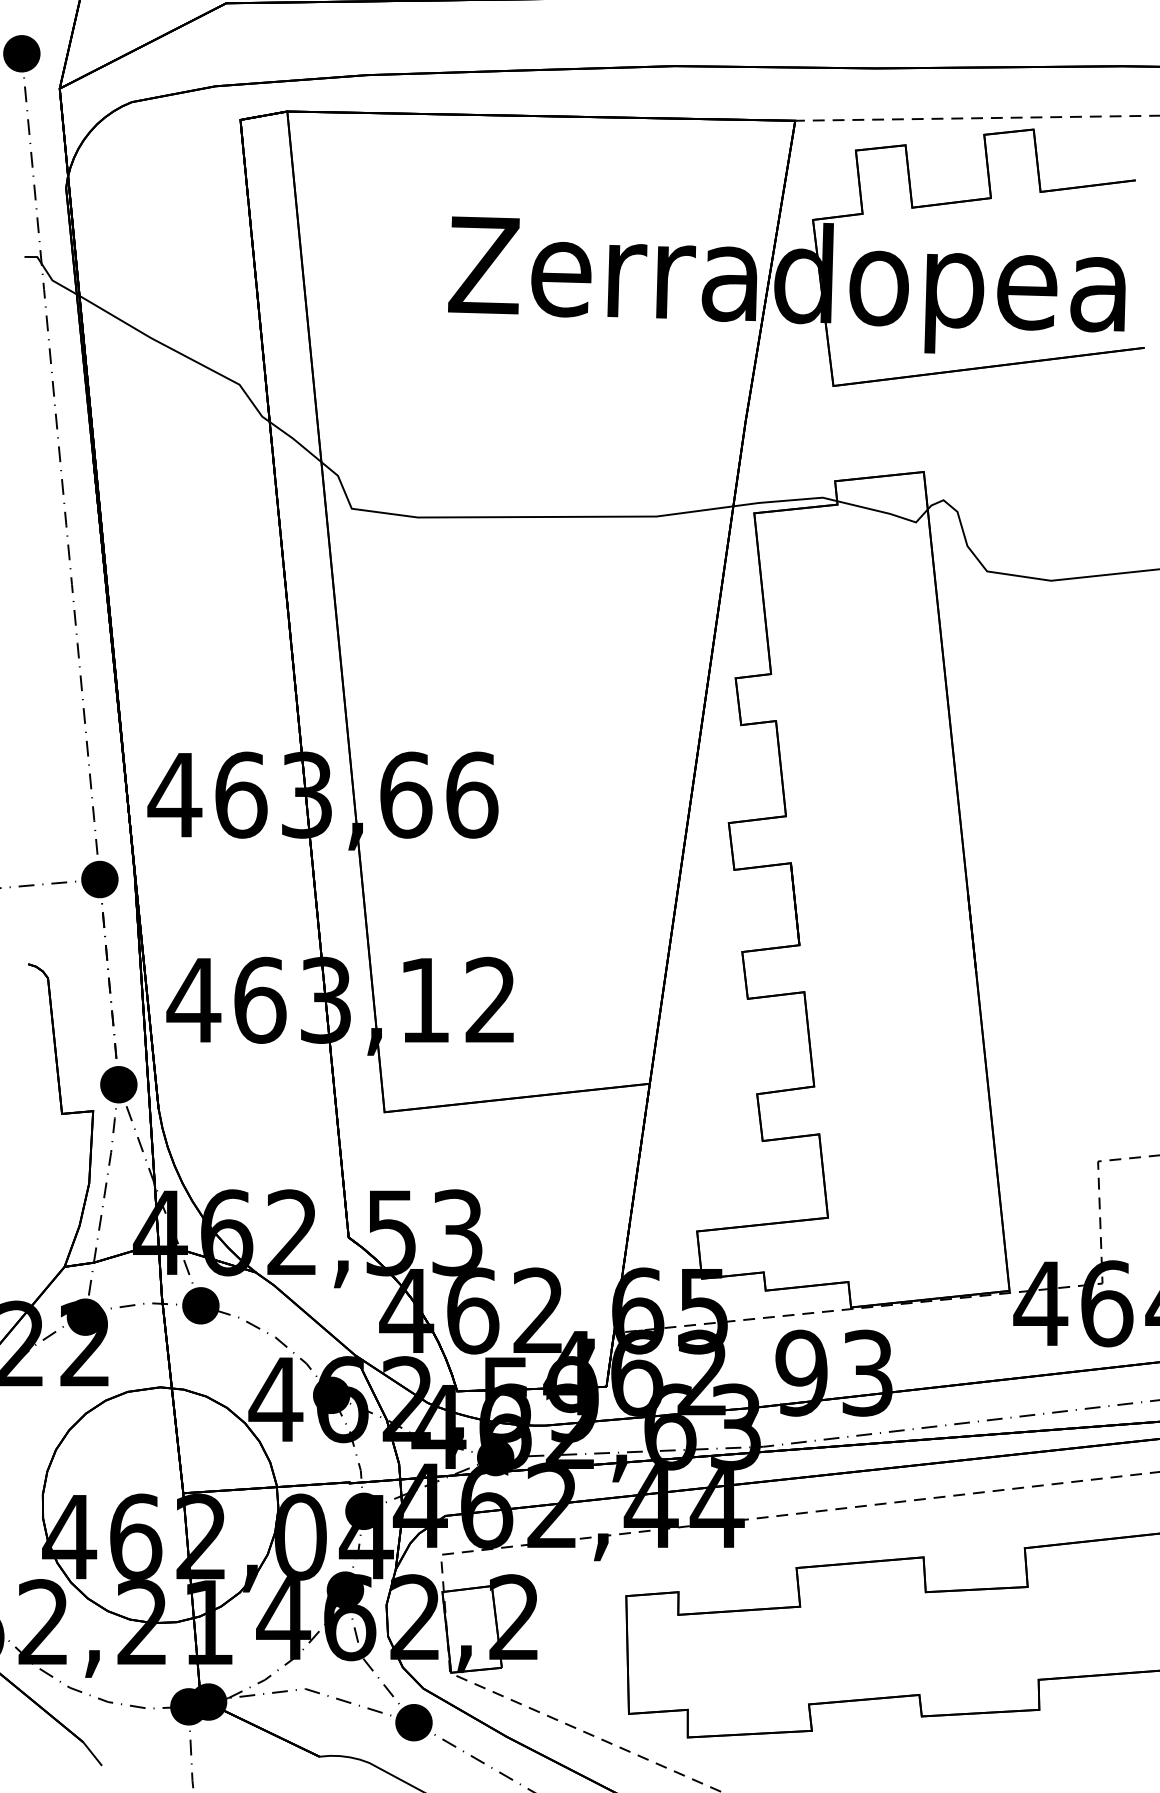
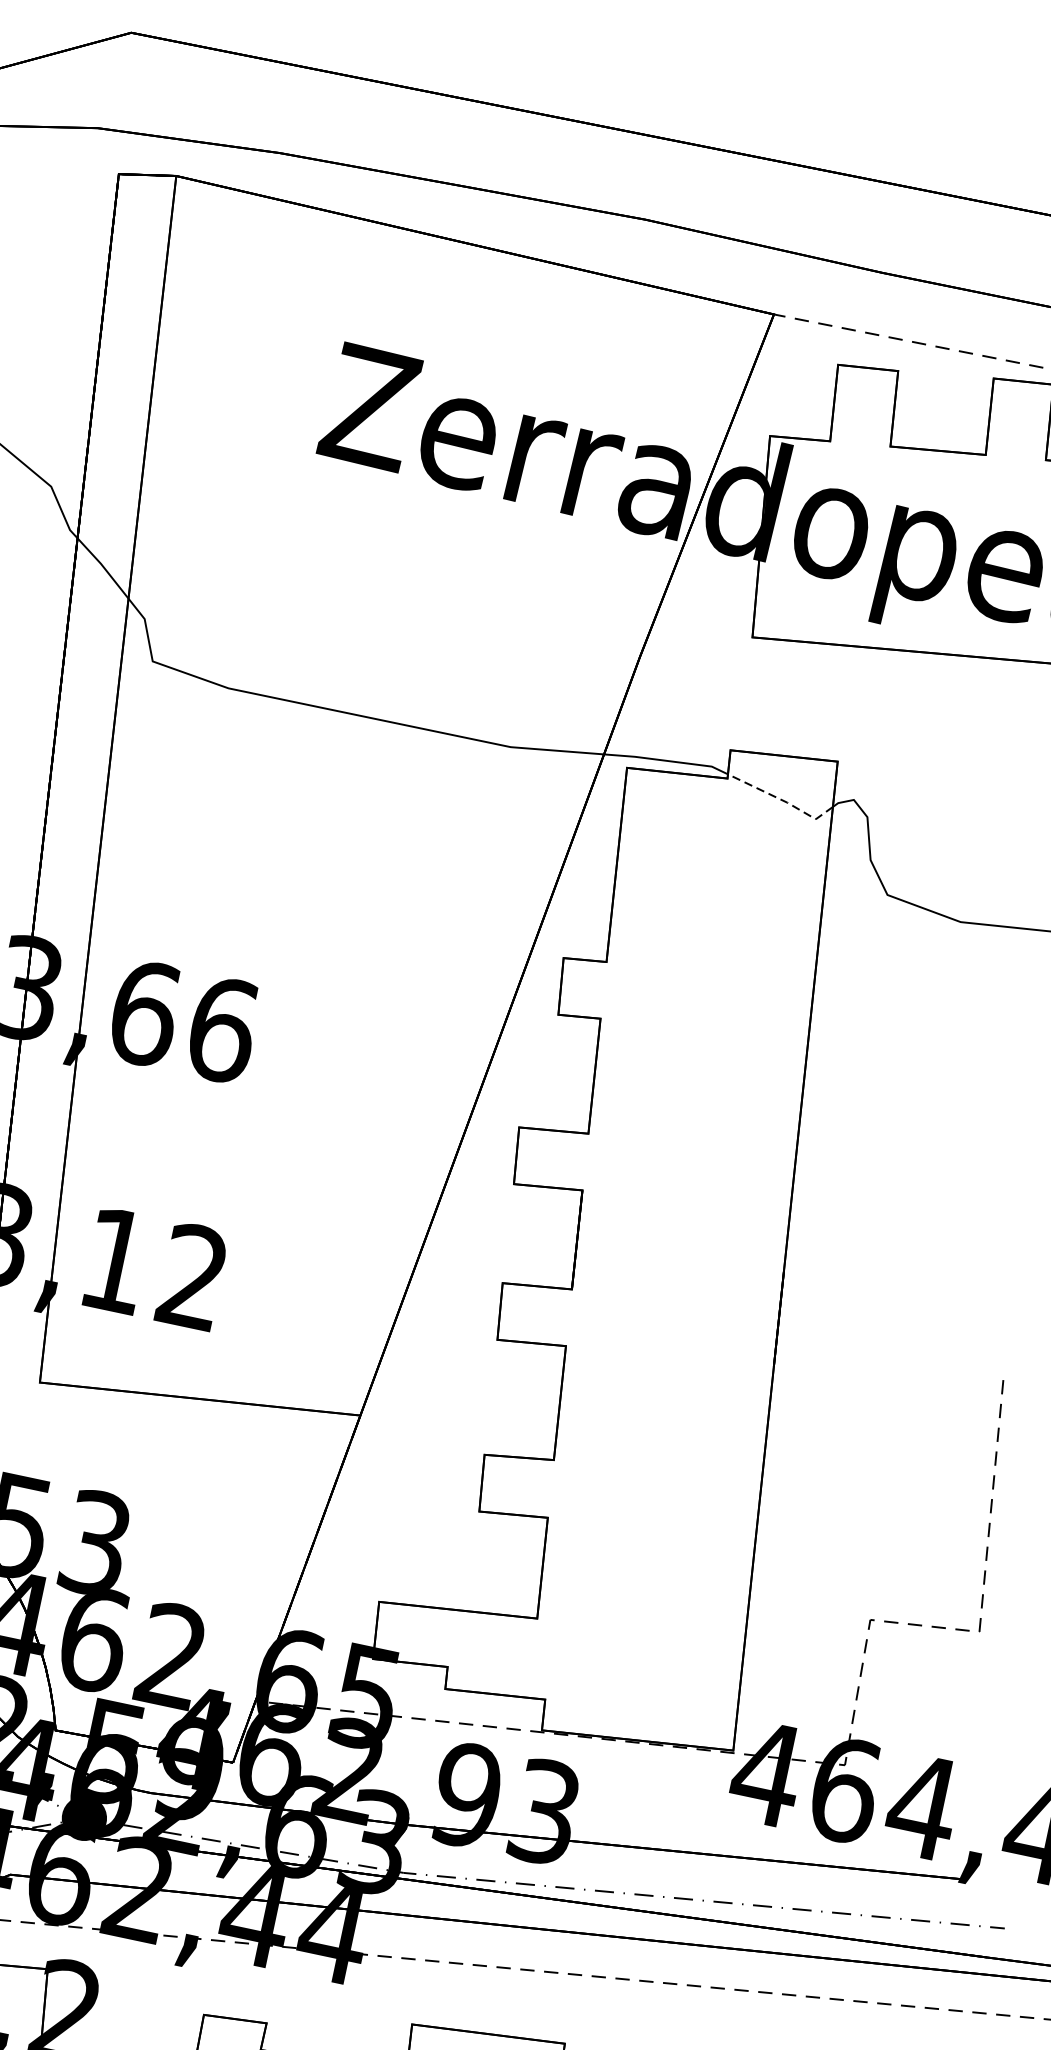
line: (886, 512) -> (783, 800), solid -> dashed

